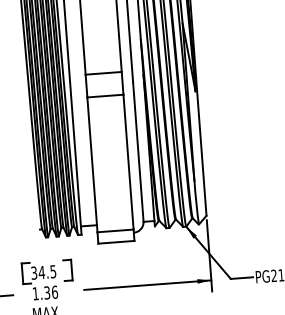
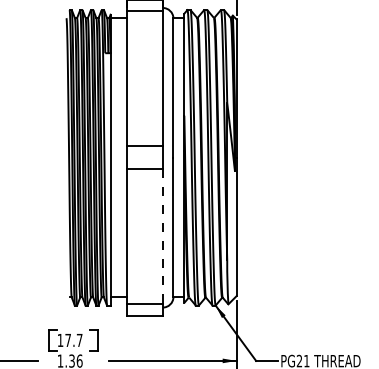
line: (128, 161) -> (162, 236), solid -> dashed
text: (43, 272) -> (69, 340), 34.5 -> 17.7

